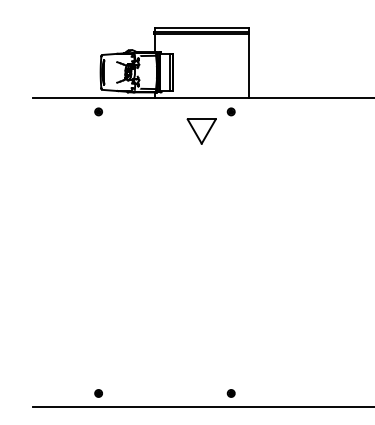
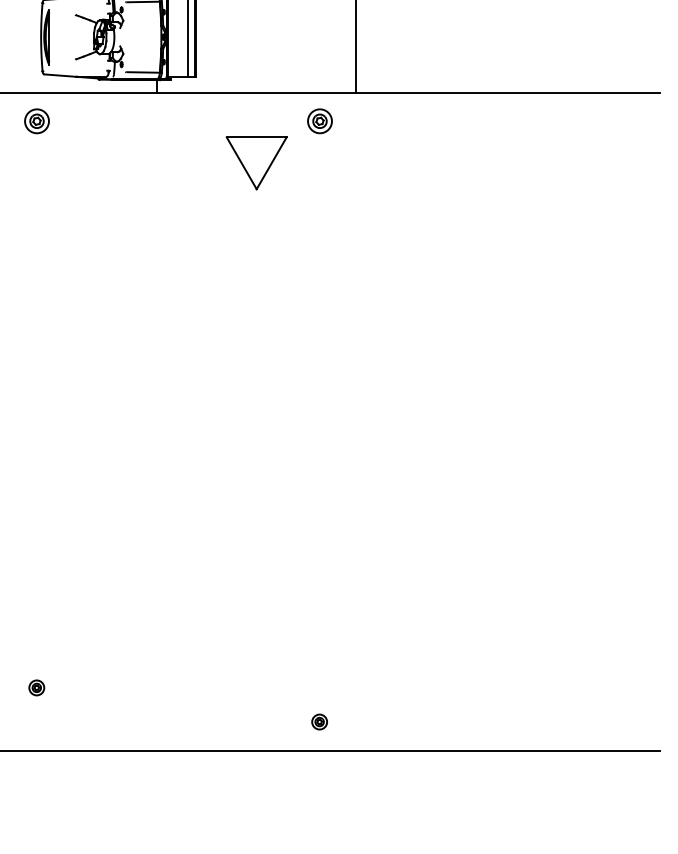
part: (98, 111) -> (36, 120), size x1.6
part: (230, 111) -> (318, 120), size x1.6
part: (98, 393) -> (36, 687), moved

